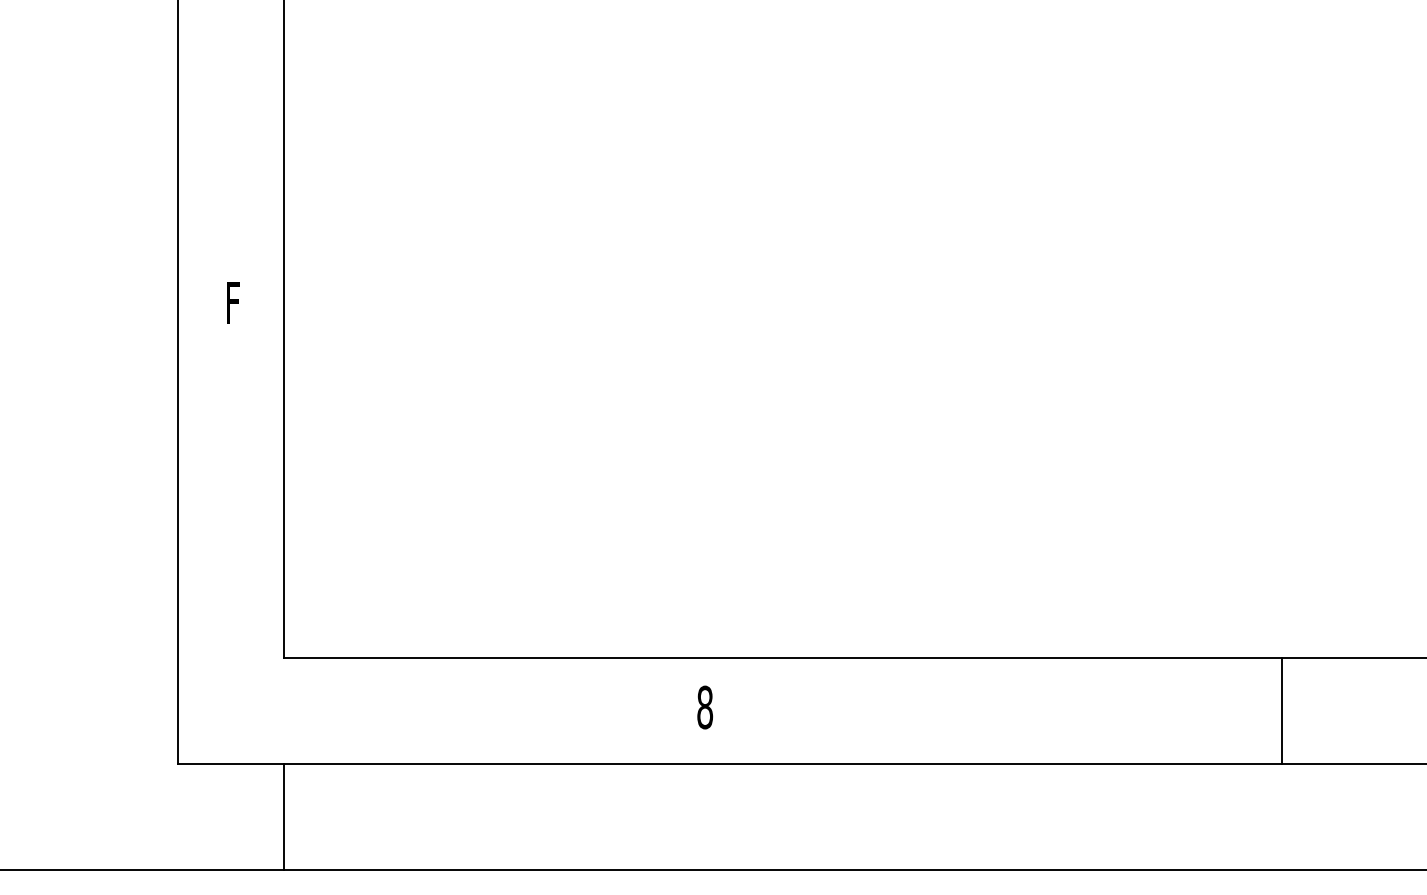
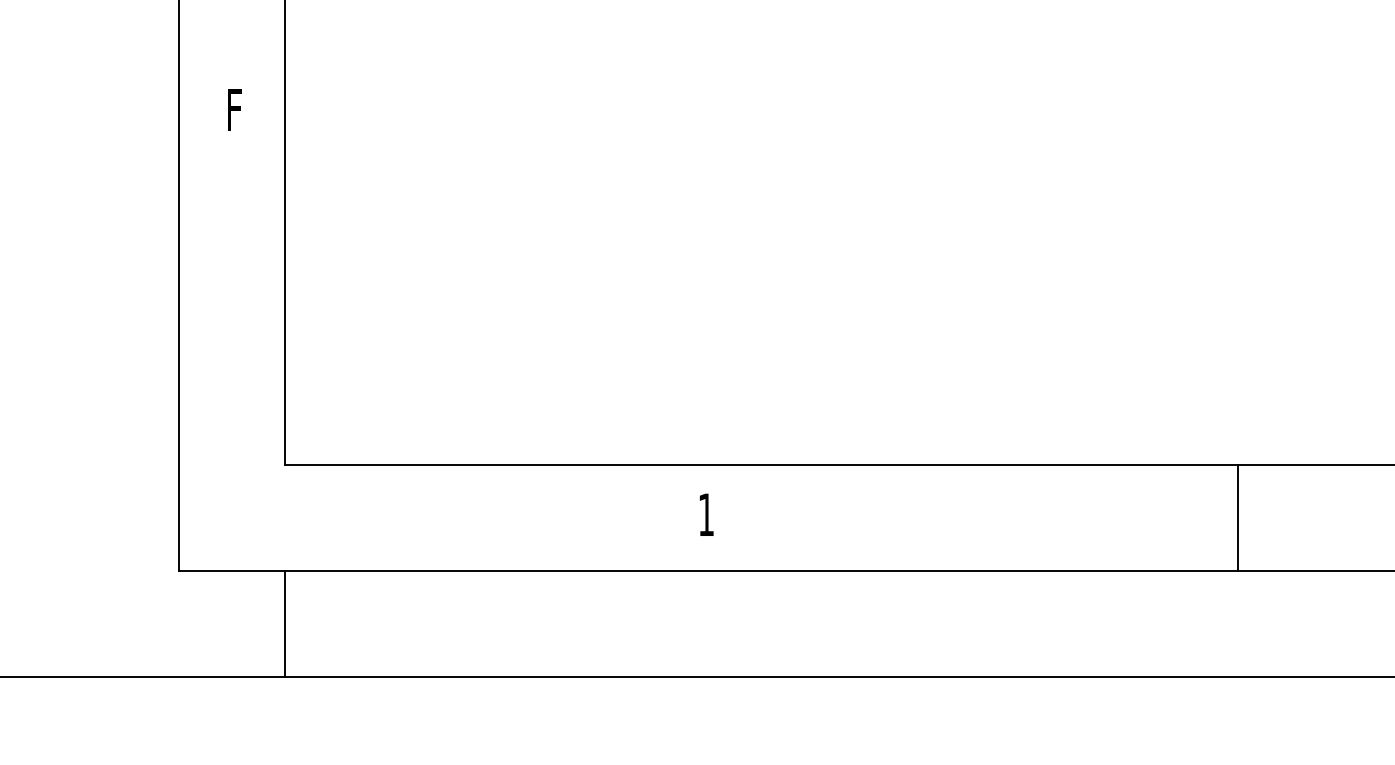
text: (705, 707) -> (706, 514), 8 -> 1
line: (1281, 710) -> (1237, 517), moved

